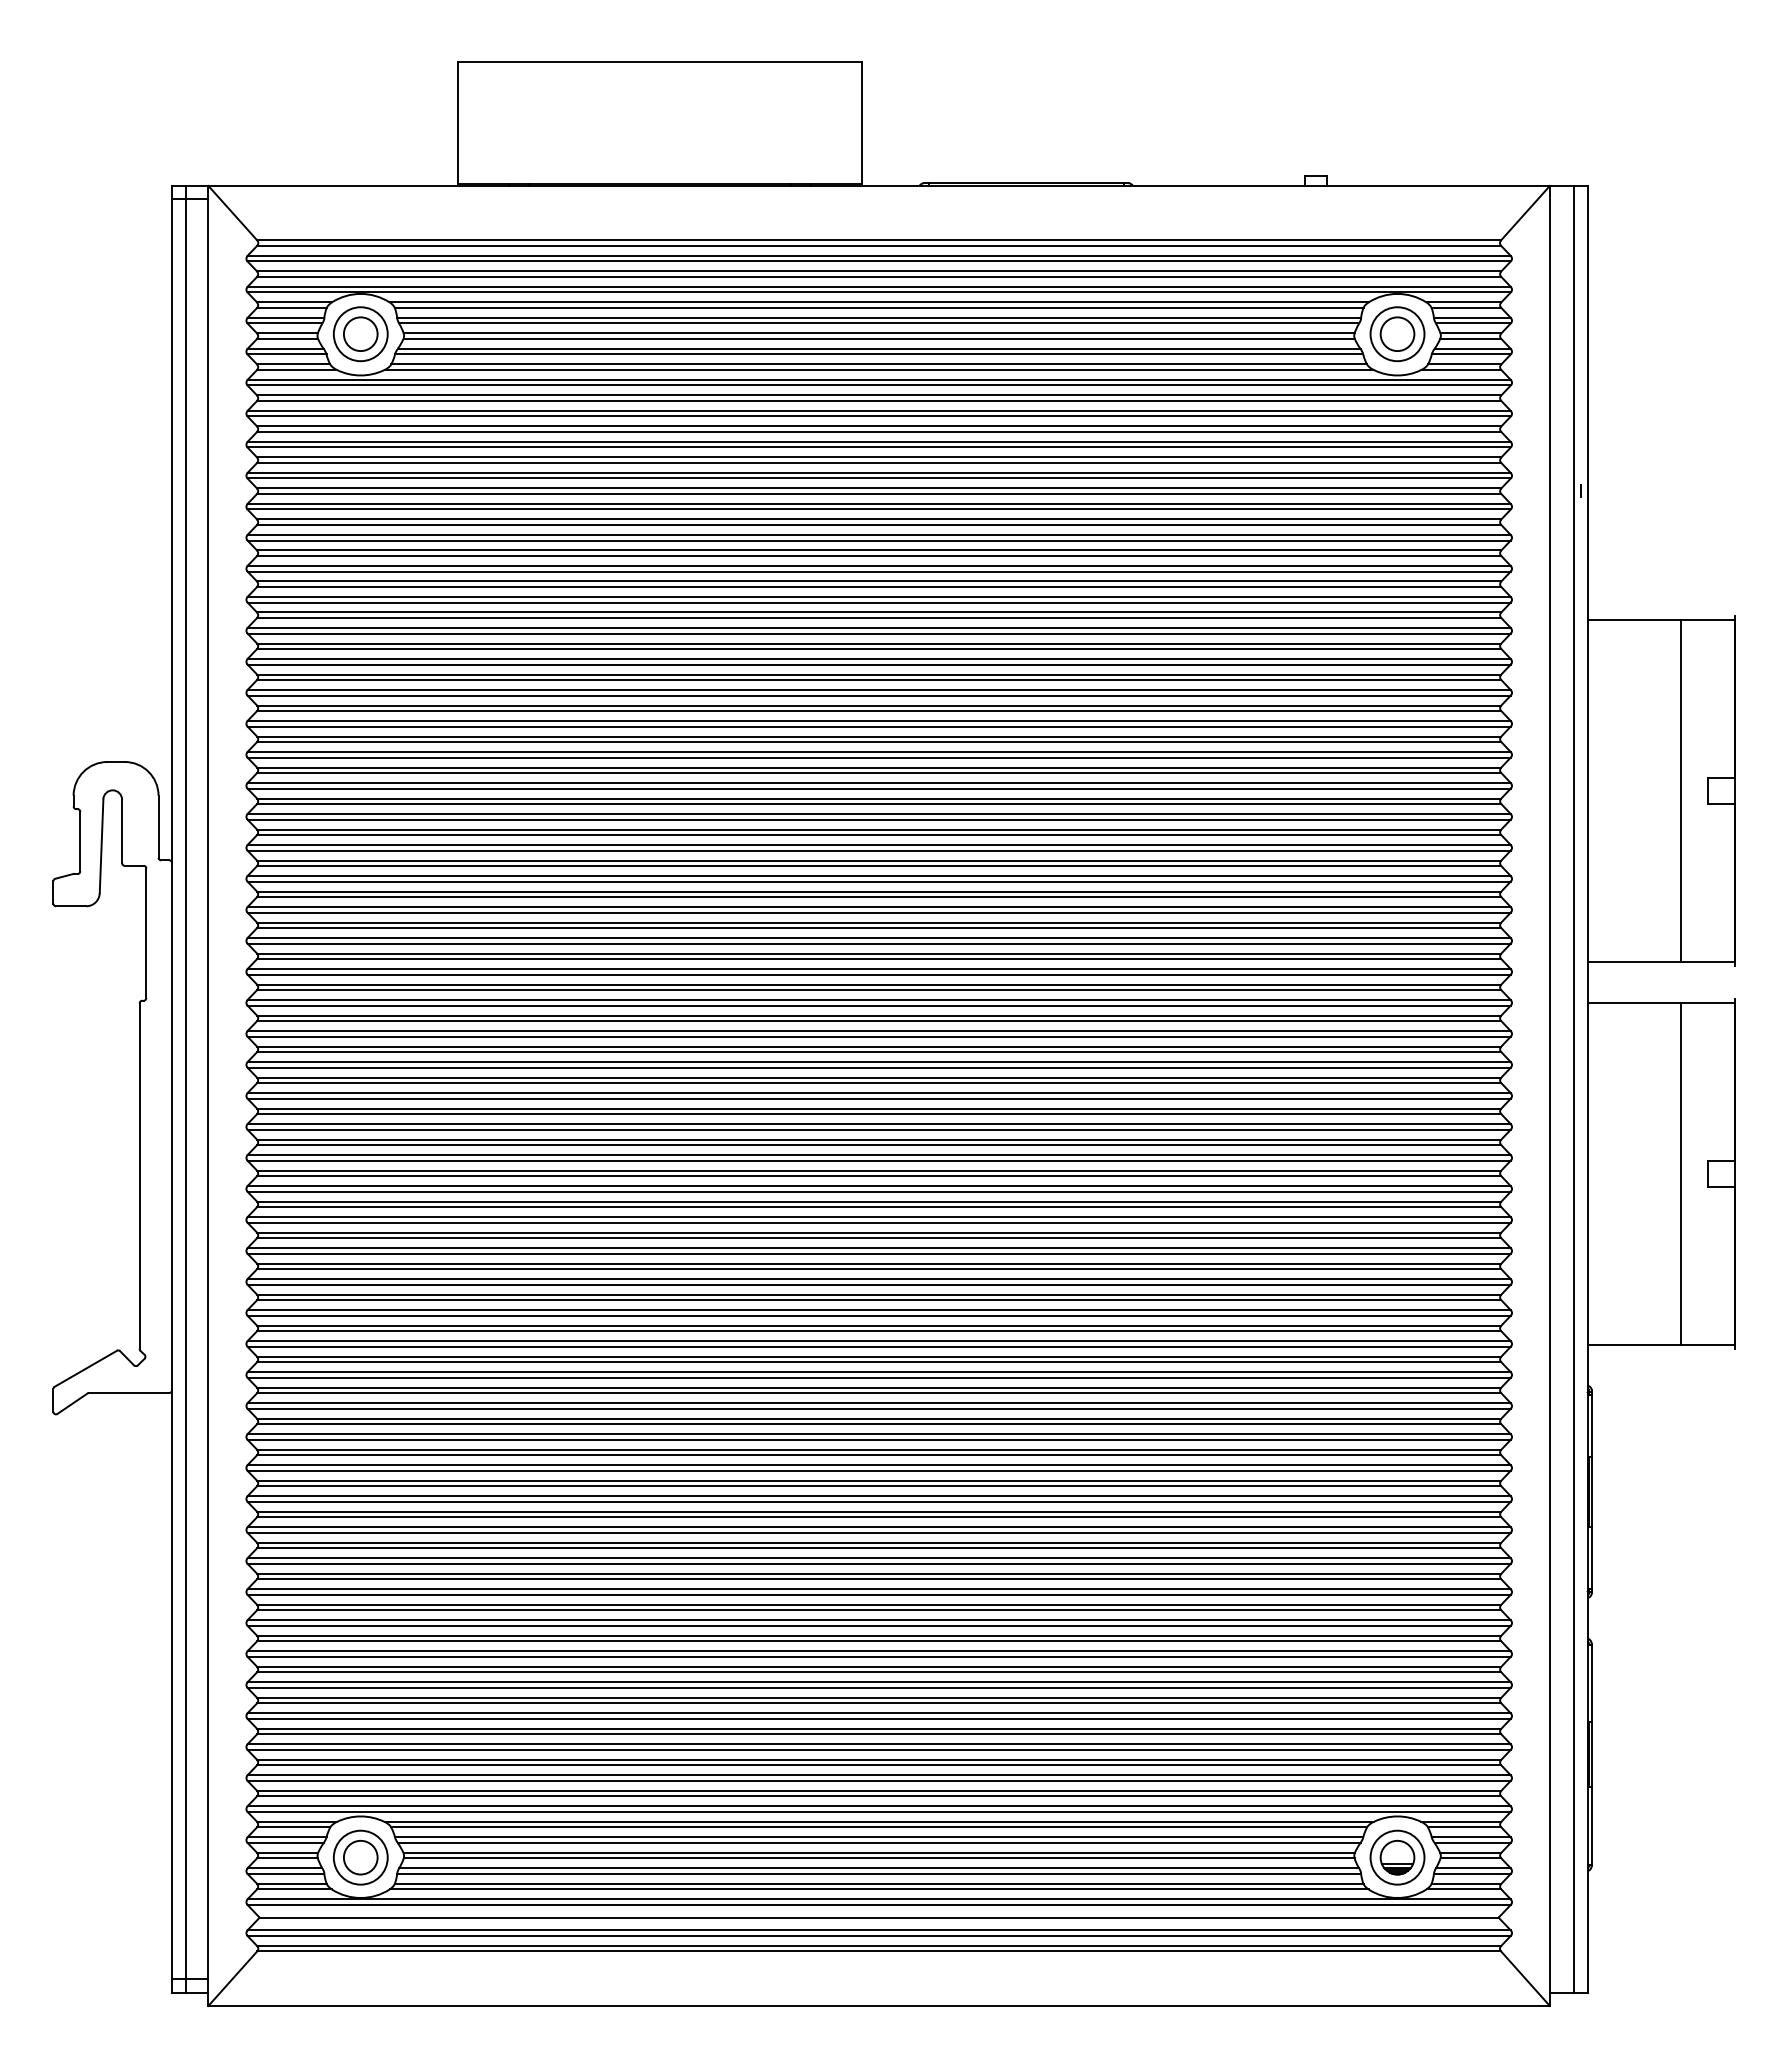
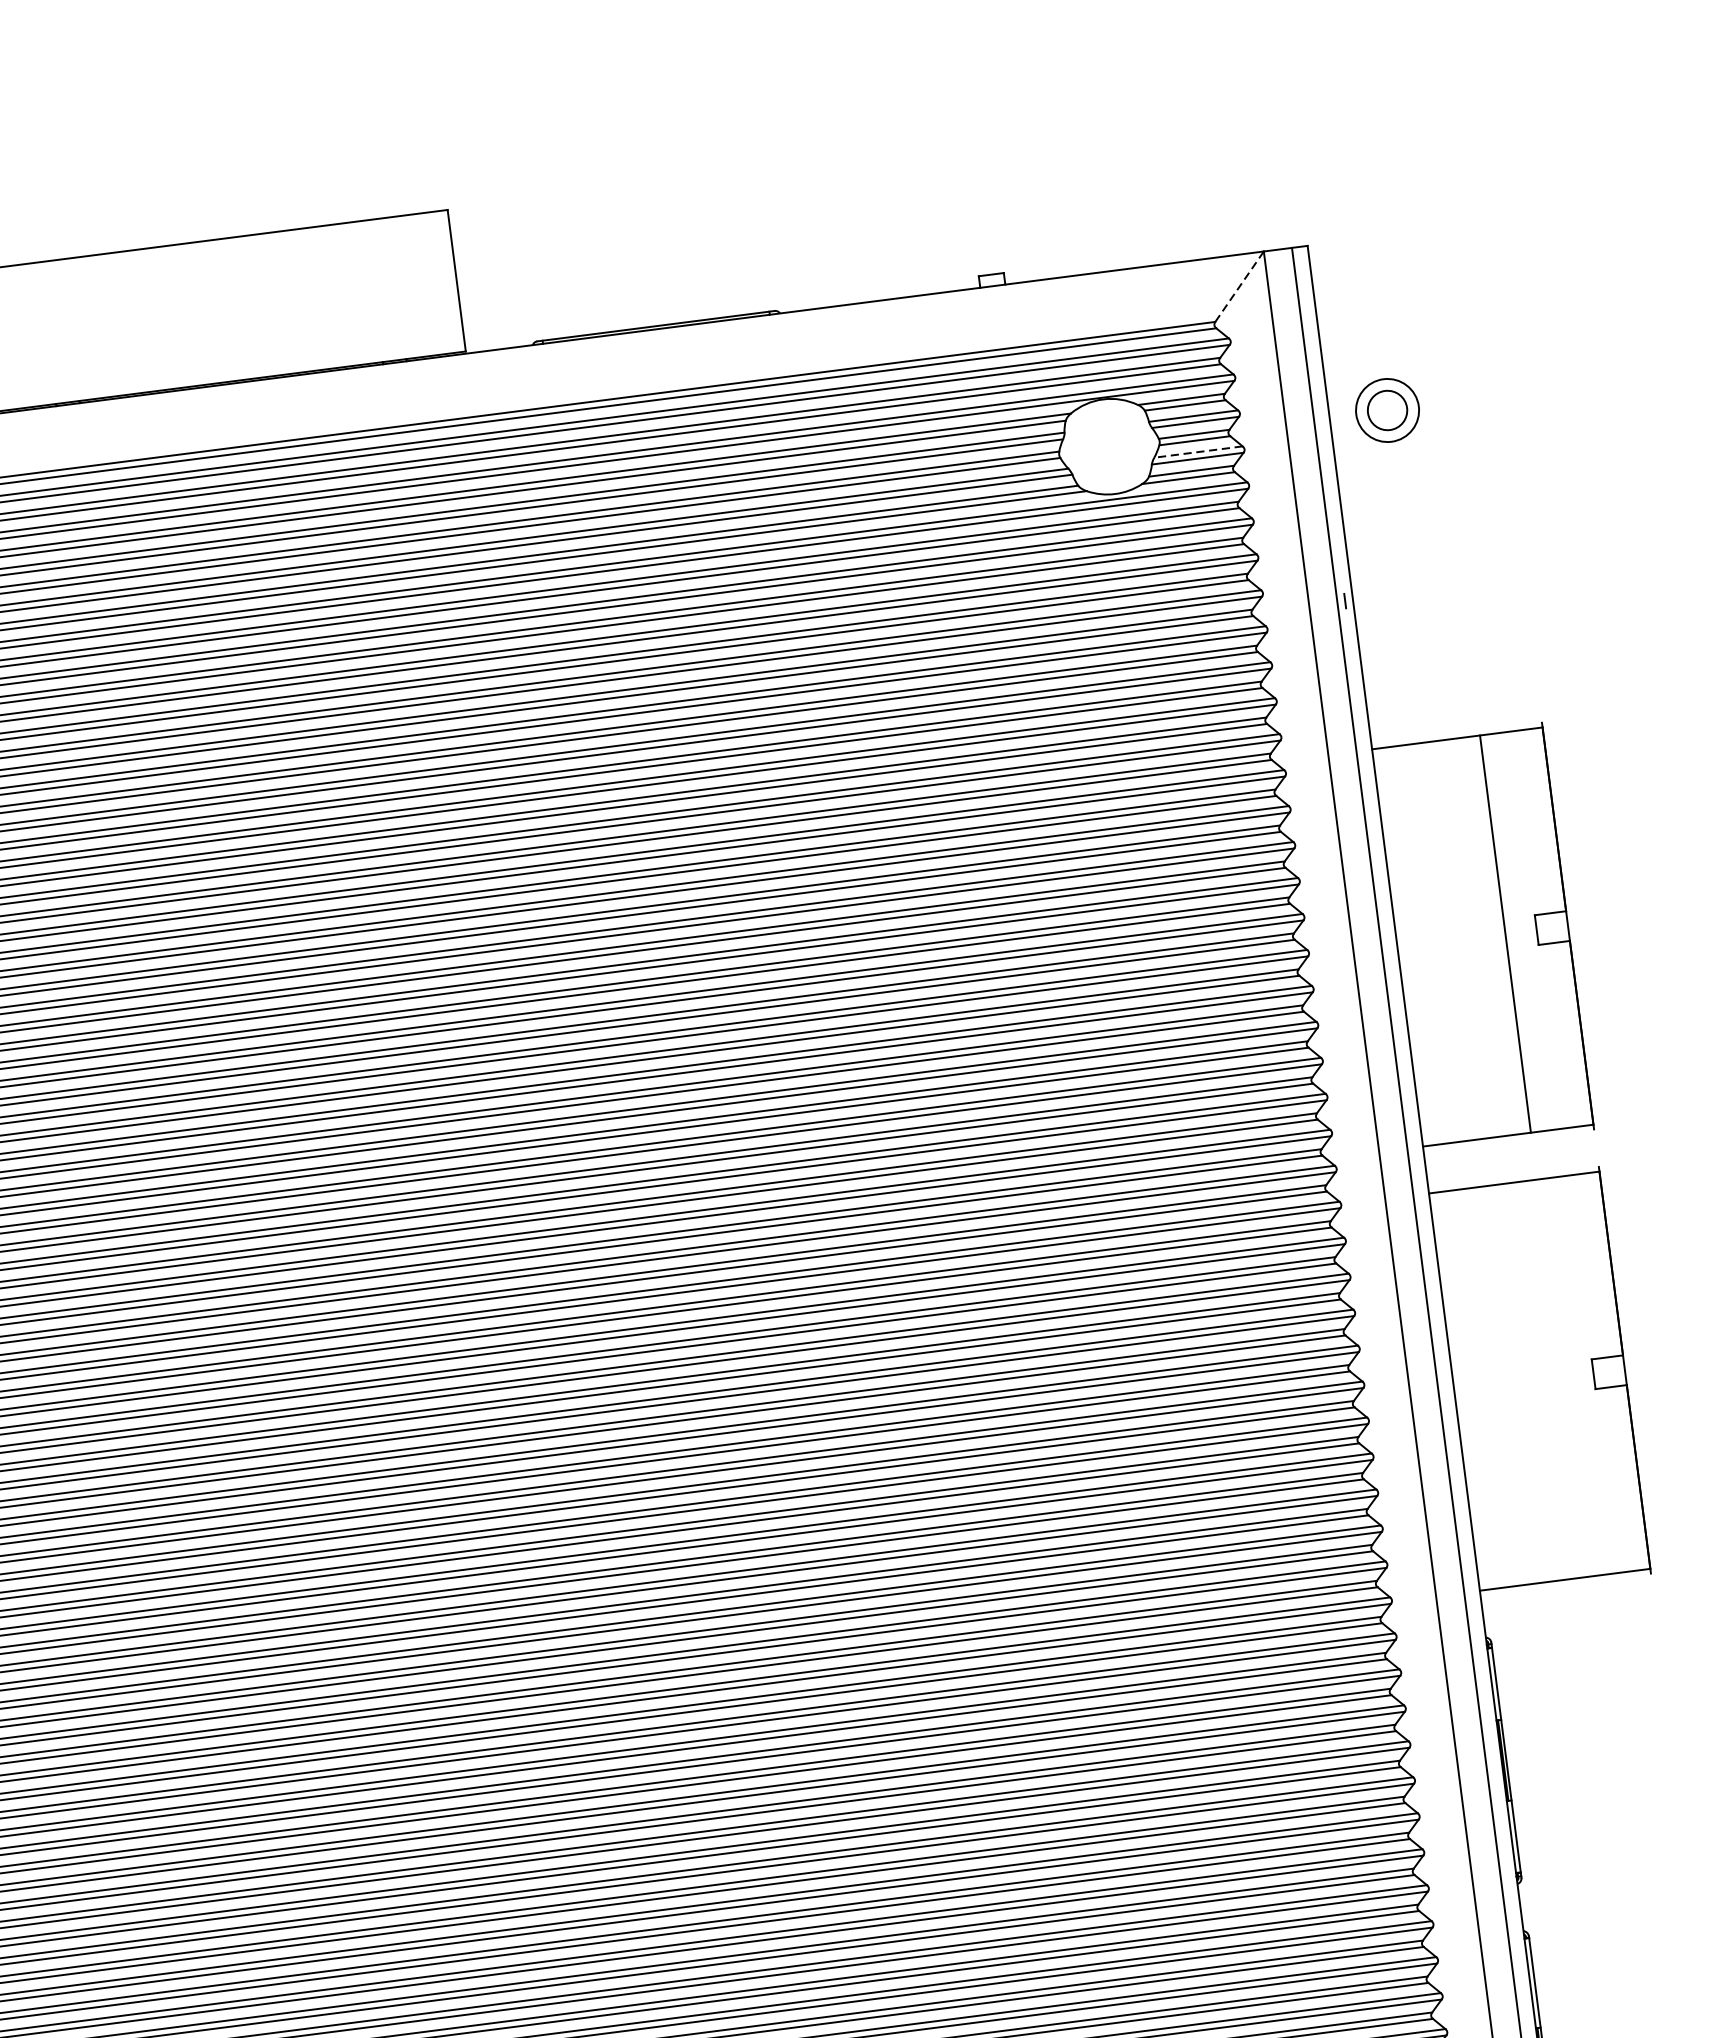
line: (1525, 213) -> (1239, 287), solid -> dashed
part: (1397, 334) -> (1387, 410), moved
line: (1472, 348) -> (1198, 451), solid -> dashed
line: (1680, 1173) -> (1562, 1377), removed

